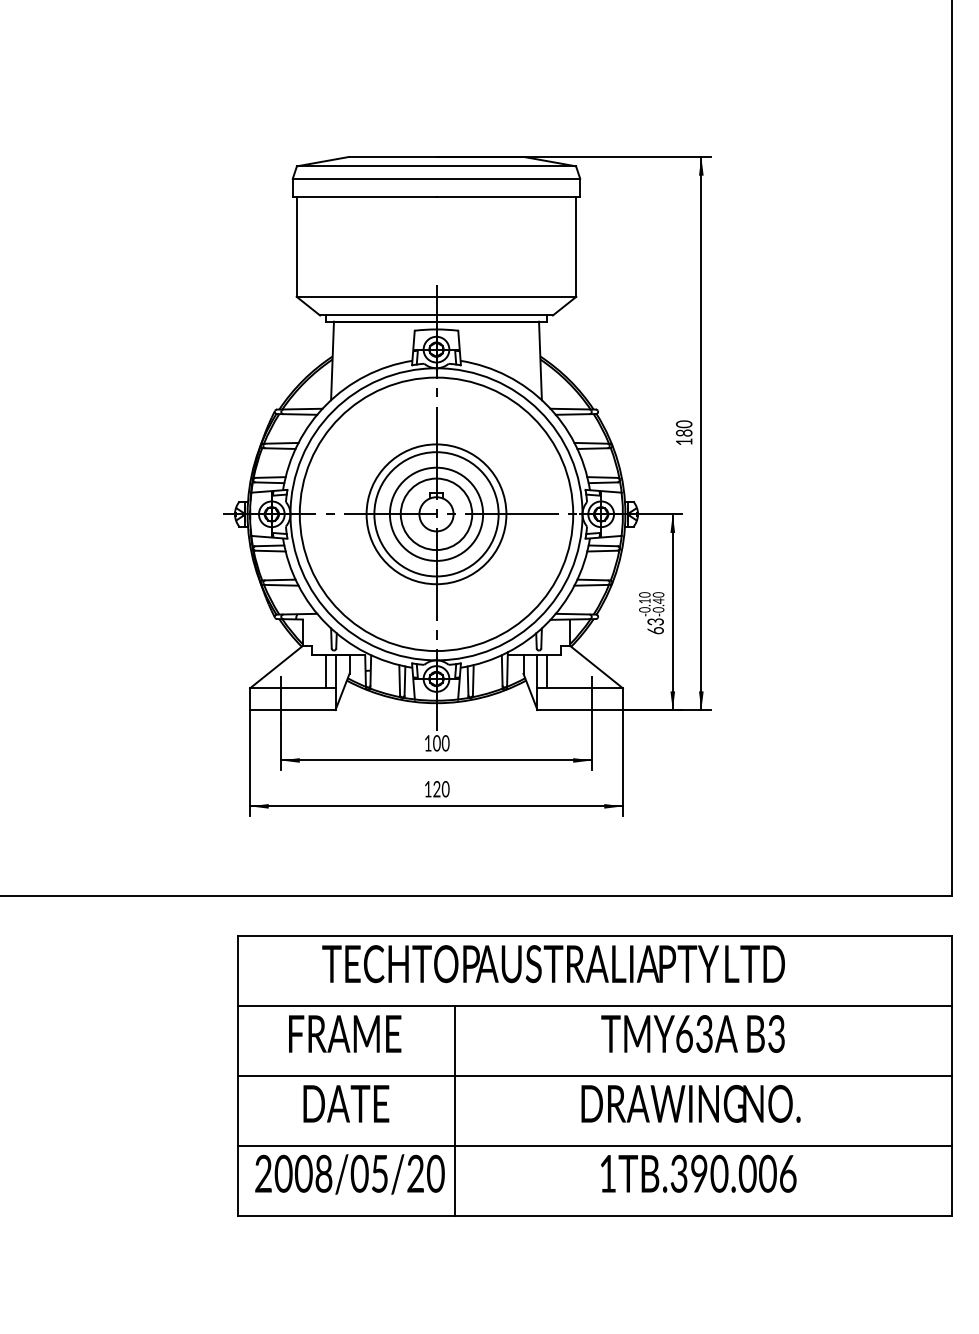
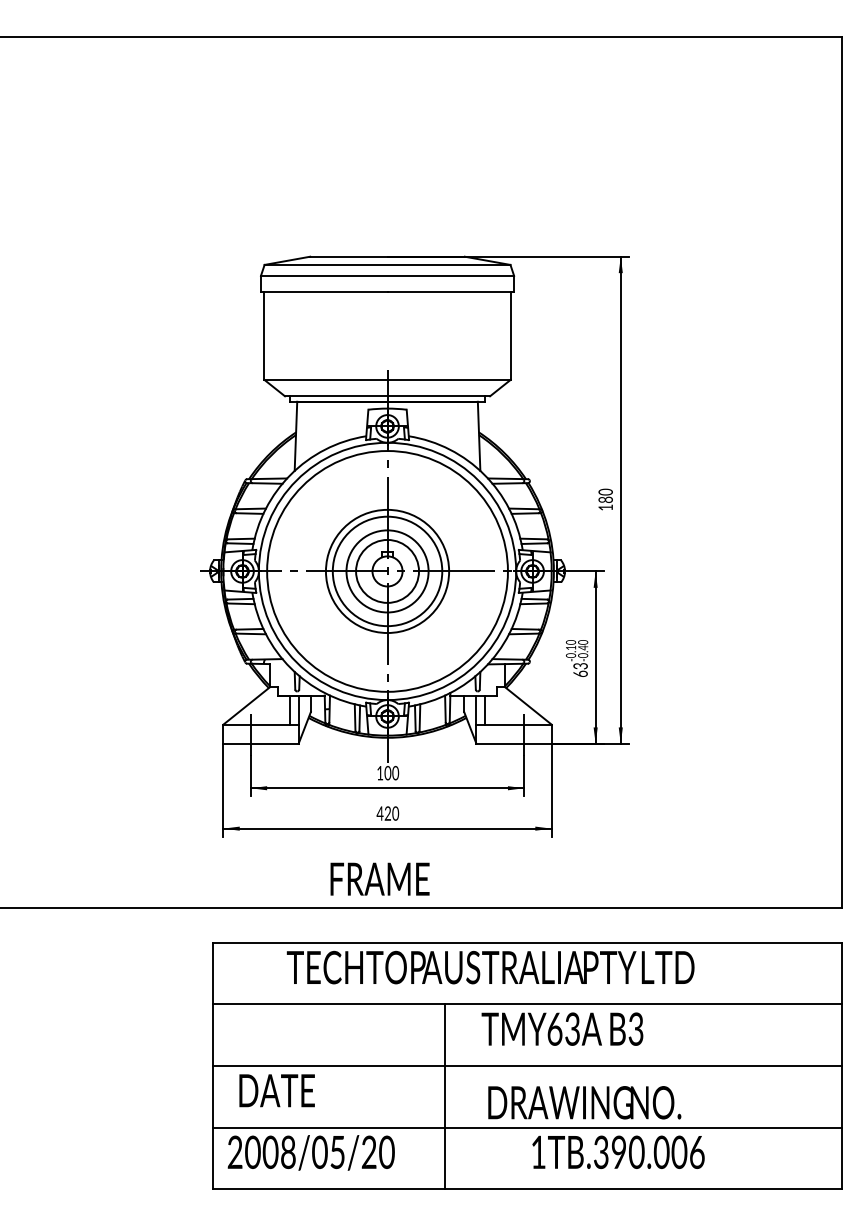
text: (427, 789) -> (379, 813), 120 -> 420
text: (344, 1033) -> (379, 878), moved
text: (693, 1033) -> (562, 1028), moved
text: (345, 1103) -> (276, 1090), moved
text: (690, 1103) -> (584, 1102), moved
line: (455, 1110) -> (445, 1096), moved

